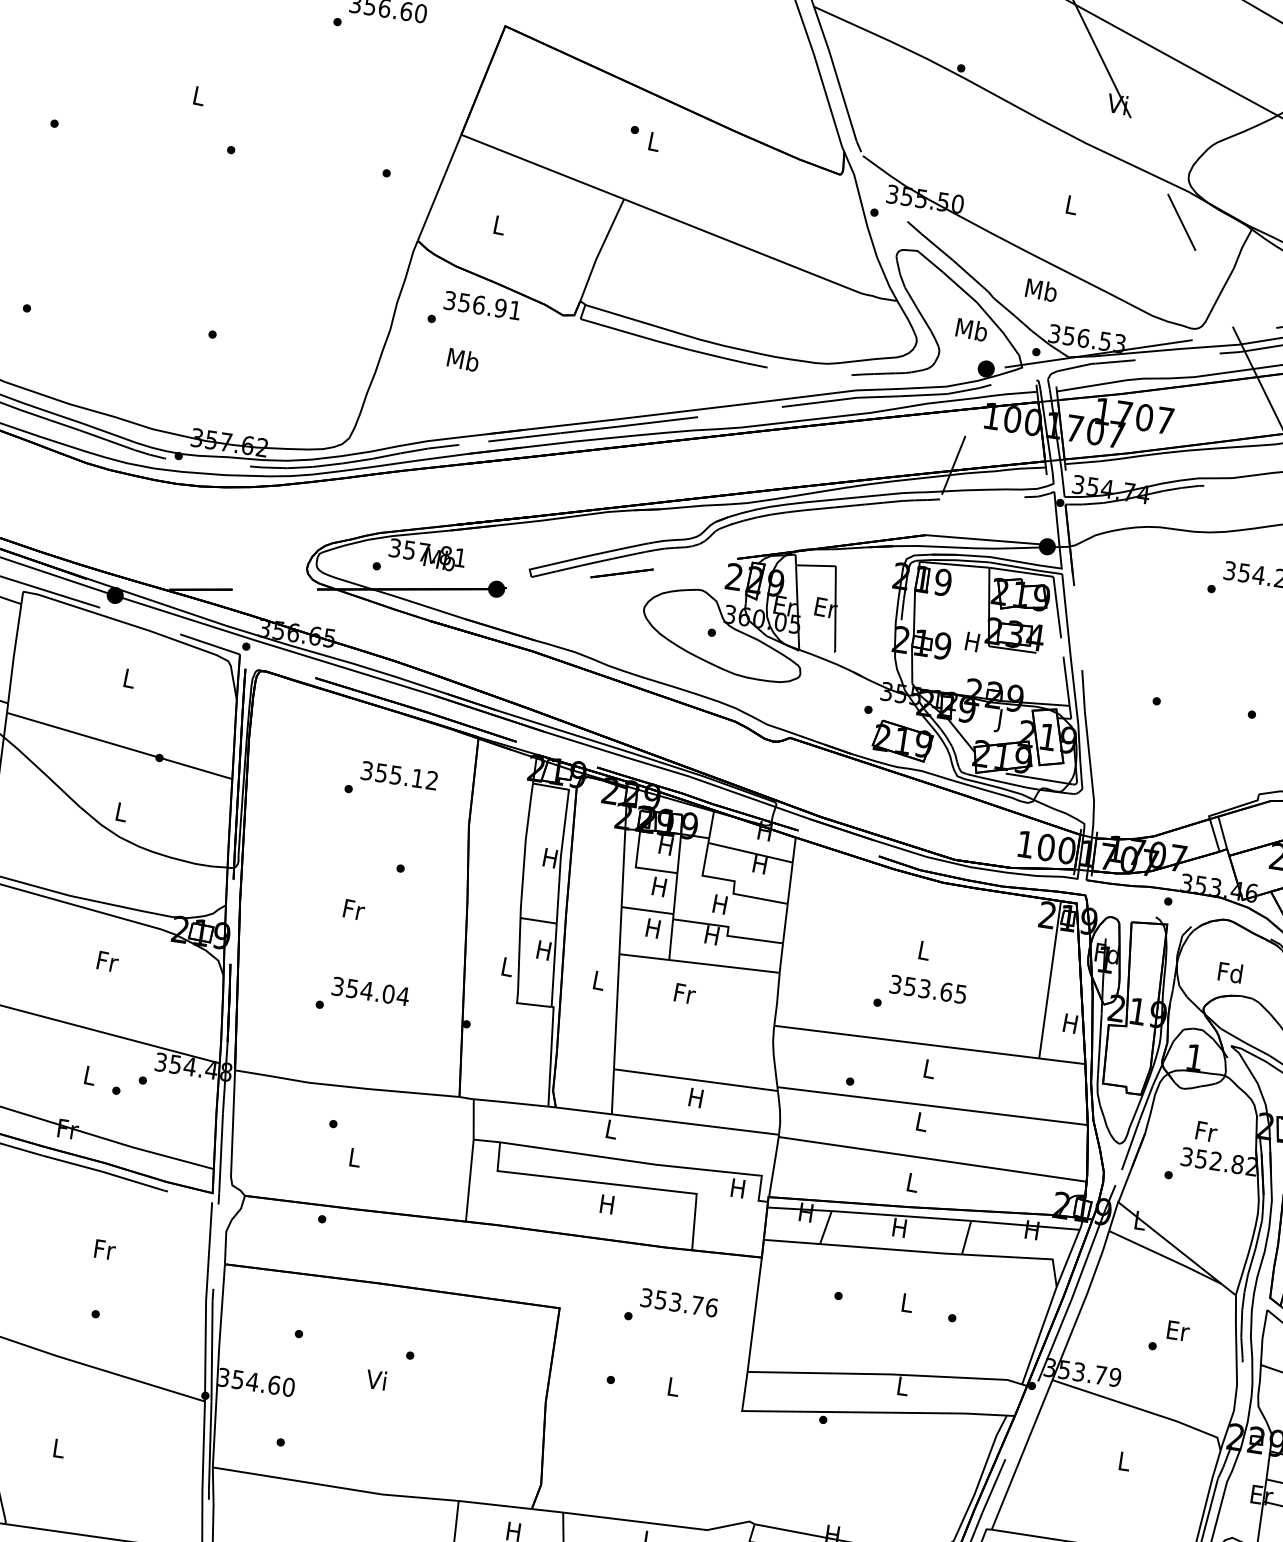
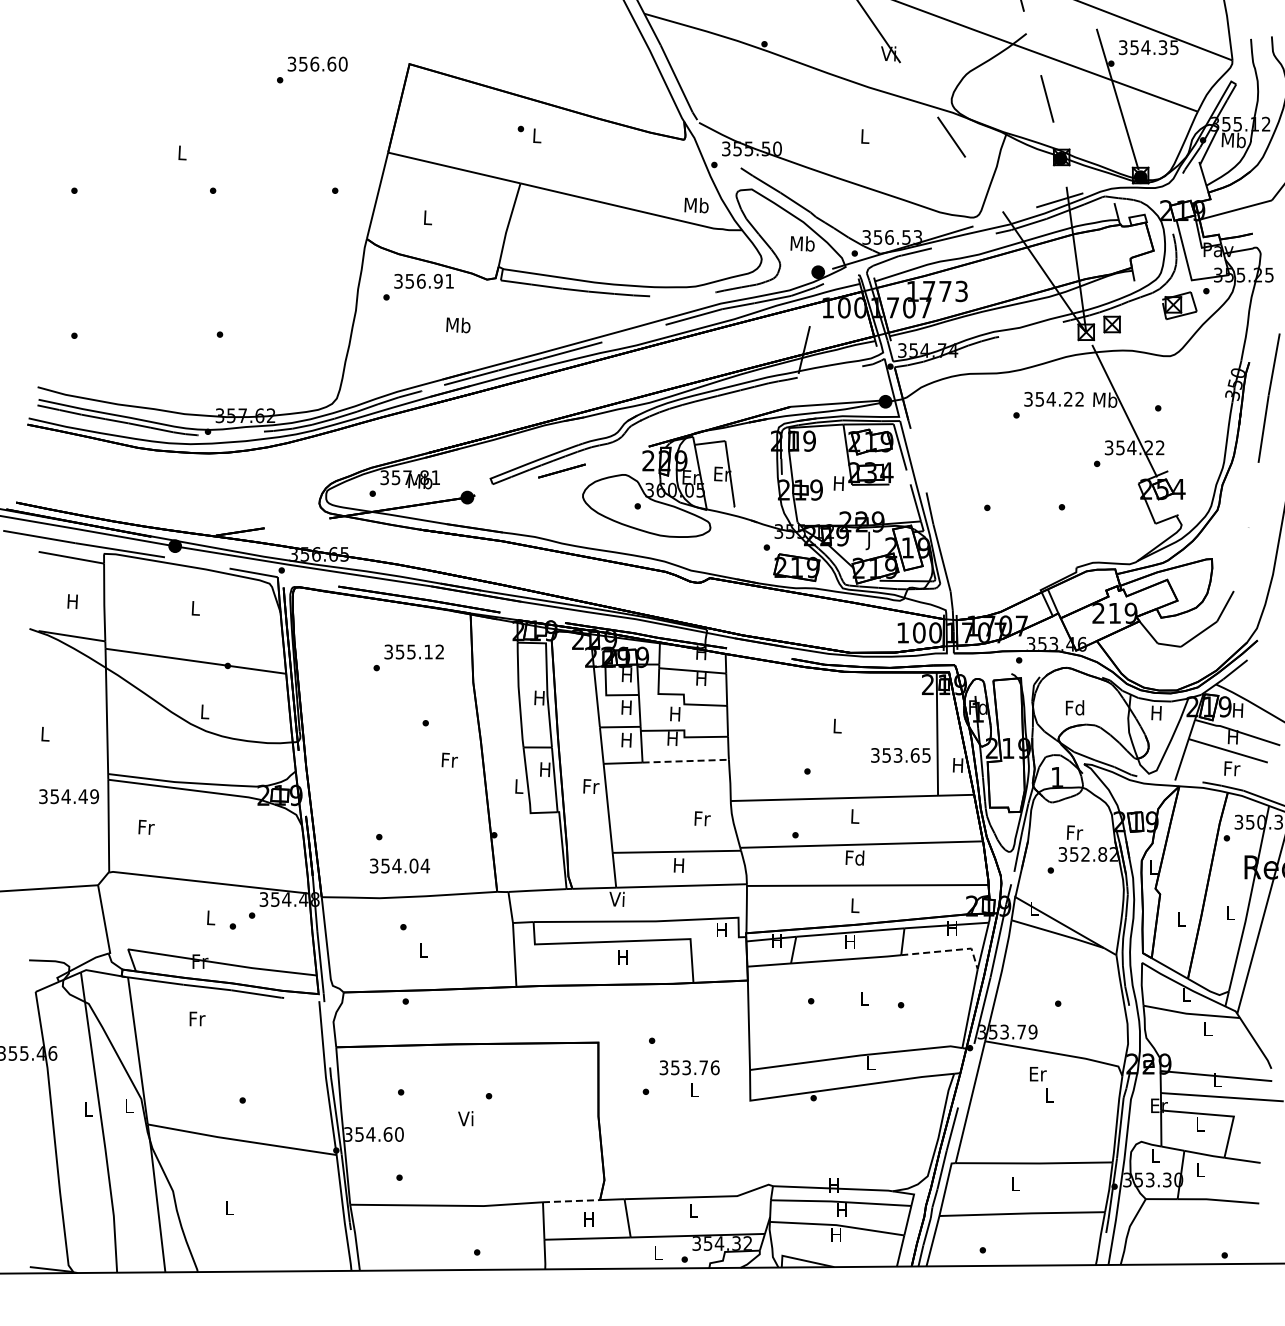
text: (1041, 290) -> (696, 205), moved
text: (463, 360) -> (458, 325), moved
text: (1154, 419) -> (953, 291), 1707 -> 1773
text: (353, 908) -> (449, 759), moved
text: (107, 960) -> (146, 826), moved
line: (725, 966) -> (686, 761), solid -> dashed
text: (599, 980) -> (591, 786), L -> Fr
text: (927, 989) -> (900, 755), moved
text: (370, 990) -> (399, 865), moved
text: (684, 993) -> (702, 818), moved
text: (921, 1121) -> (854, 857), L -> Fd
text: (610, 1128) -> (616, 898), L -> Vi
text: (105, 1249) -> (197, 1018), moved
line: (1021, 1257) -> (947, 950), solid -> dashed
text: (679, 1302) -> (689, 1067), moved
text: (1178, 1331) -> (1038, 1074), moved
line: (495, 1505) -> (571, 1201), solid -> dashed

